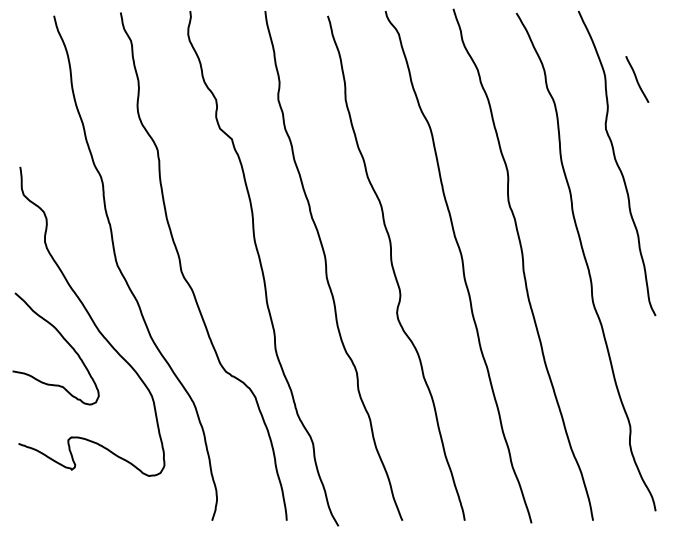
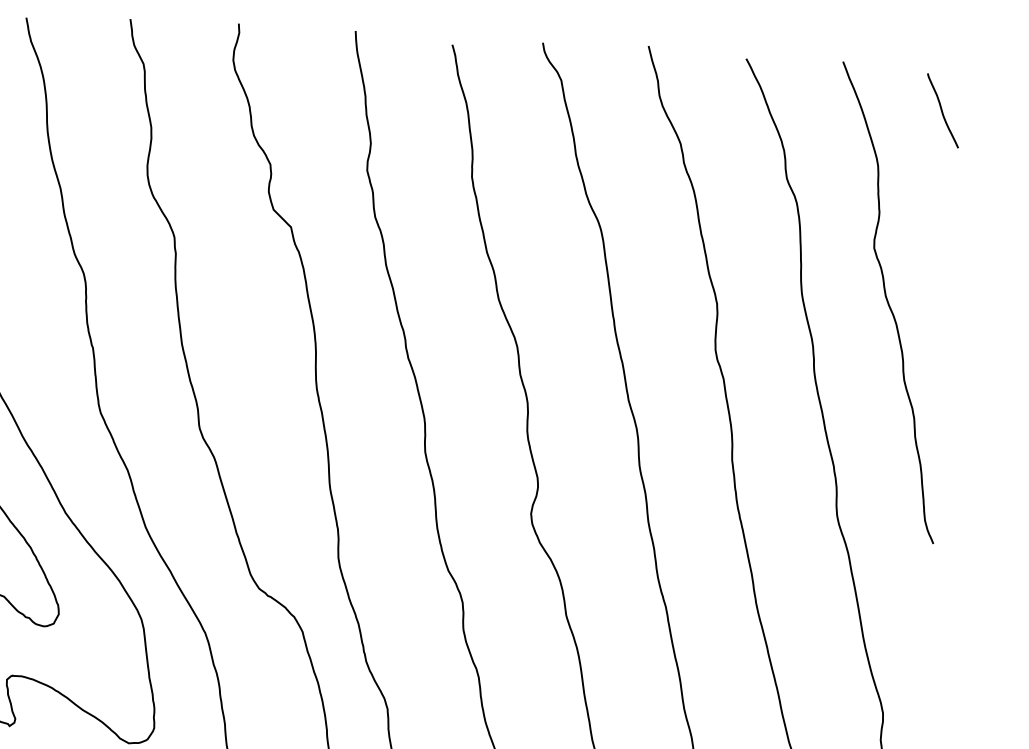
curve: (637, 79) -> (943, 110), moved

